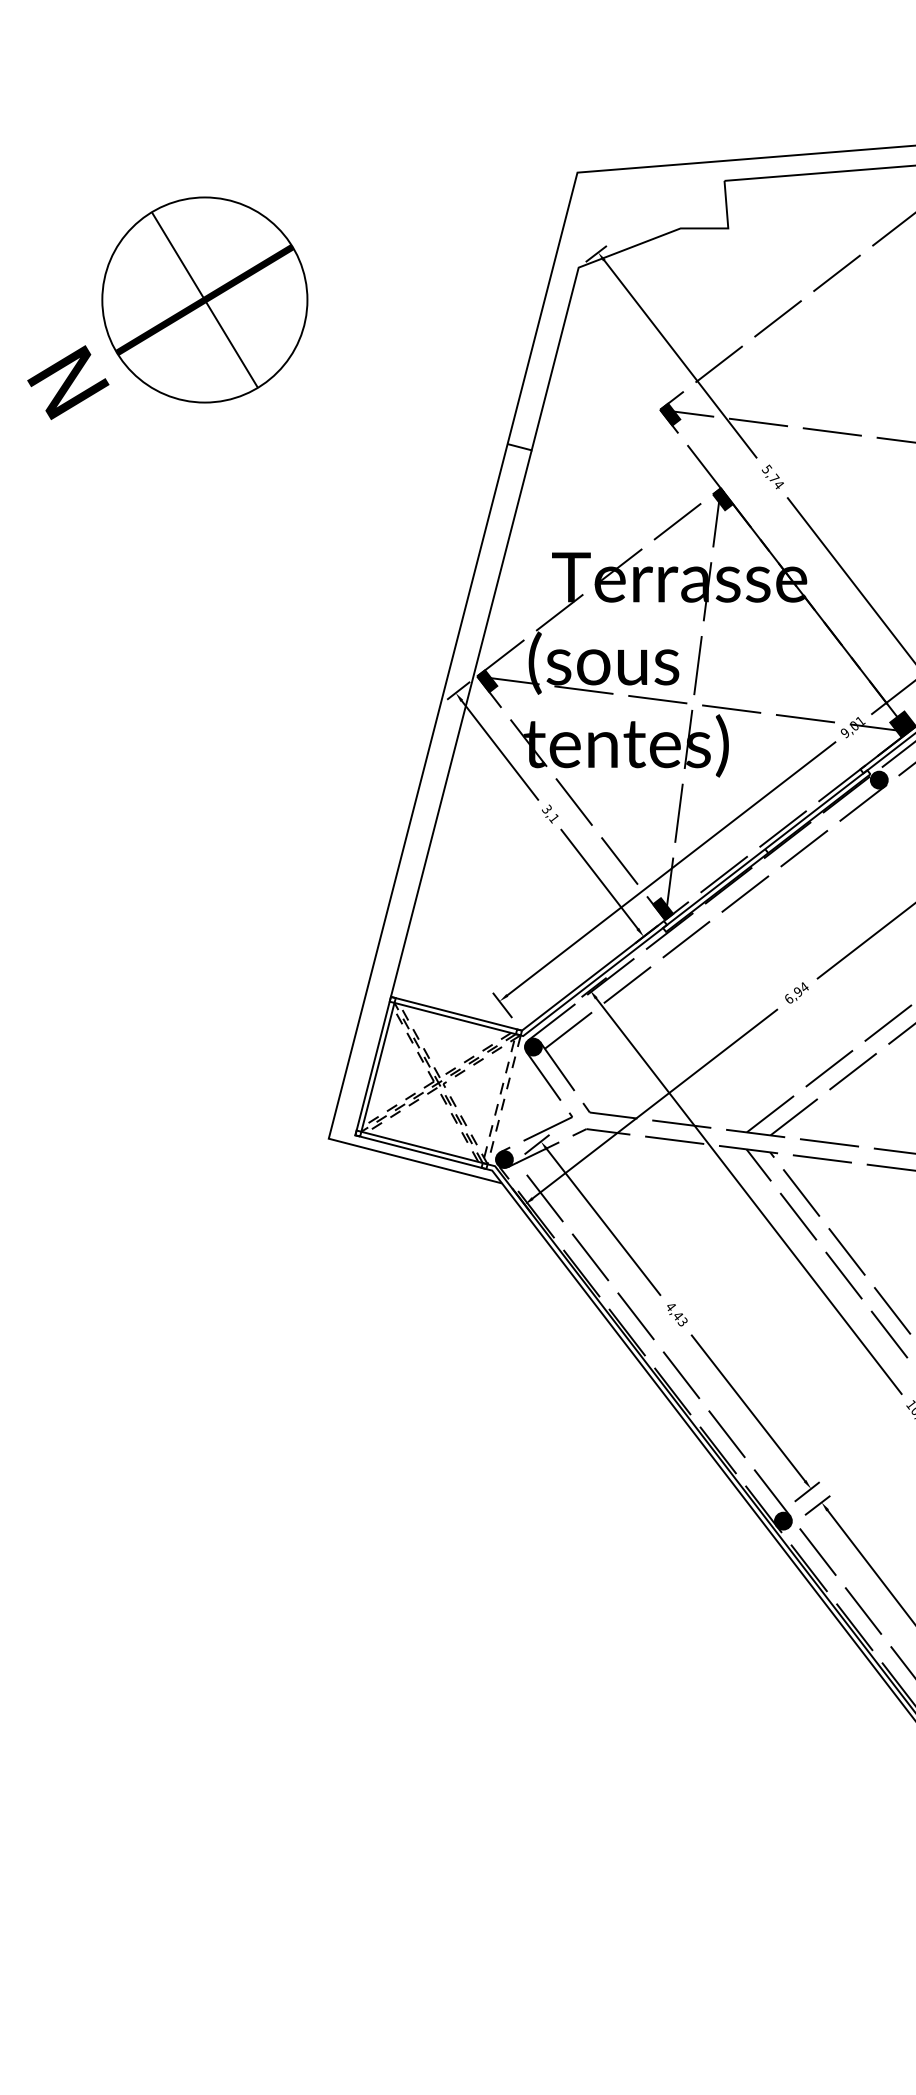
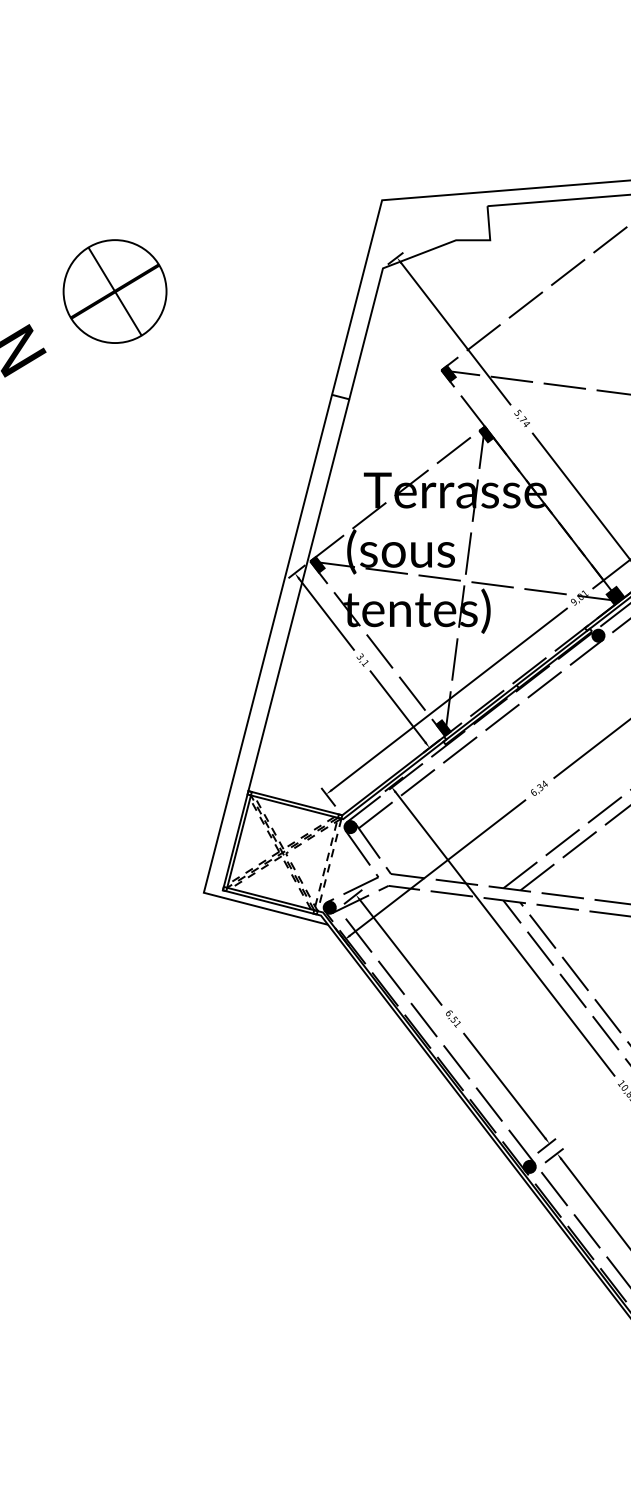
part: (204, 299) -> (114, 291), size x0.7
text: (797, 992) -> (539, 787), 6,94 -> 6,34
text: (676, 1315) -> (453, 1019), 4,43 -> 6,51

